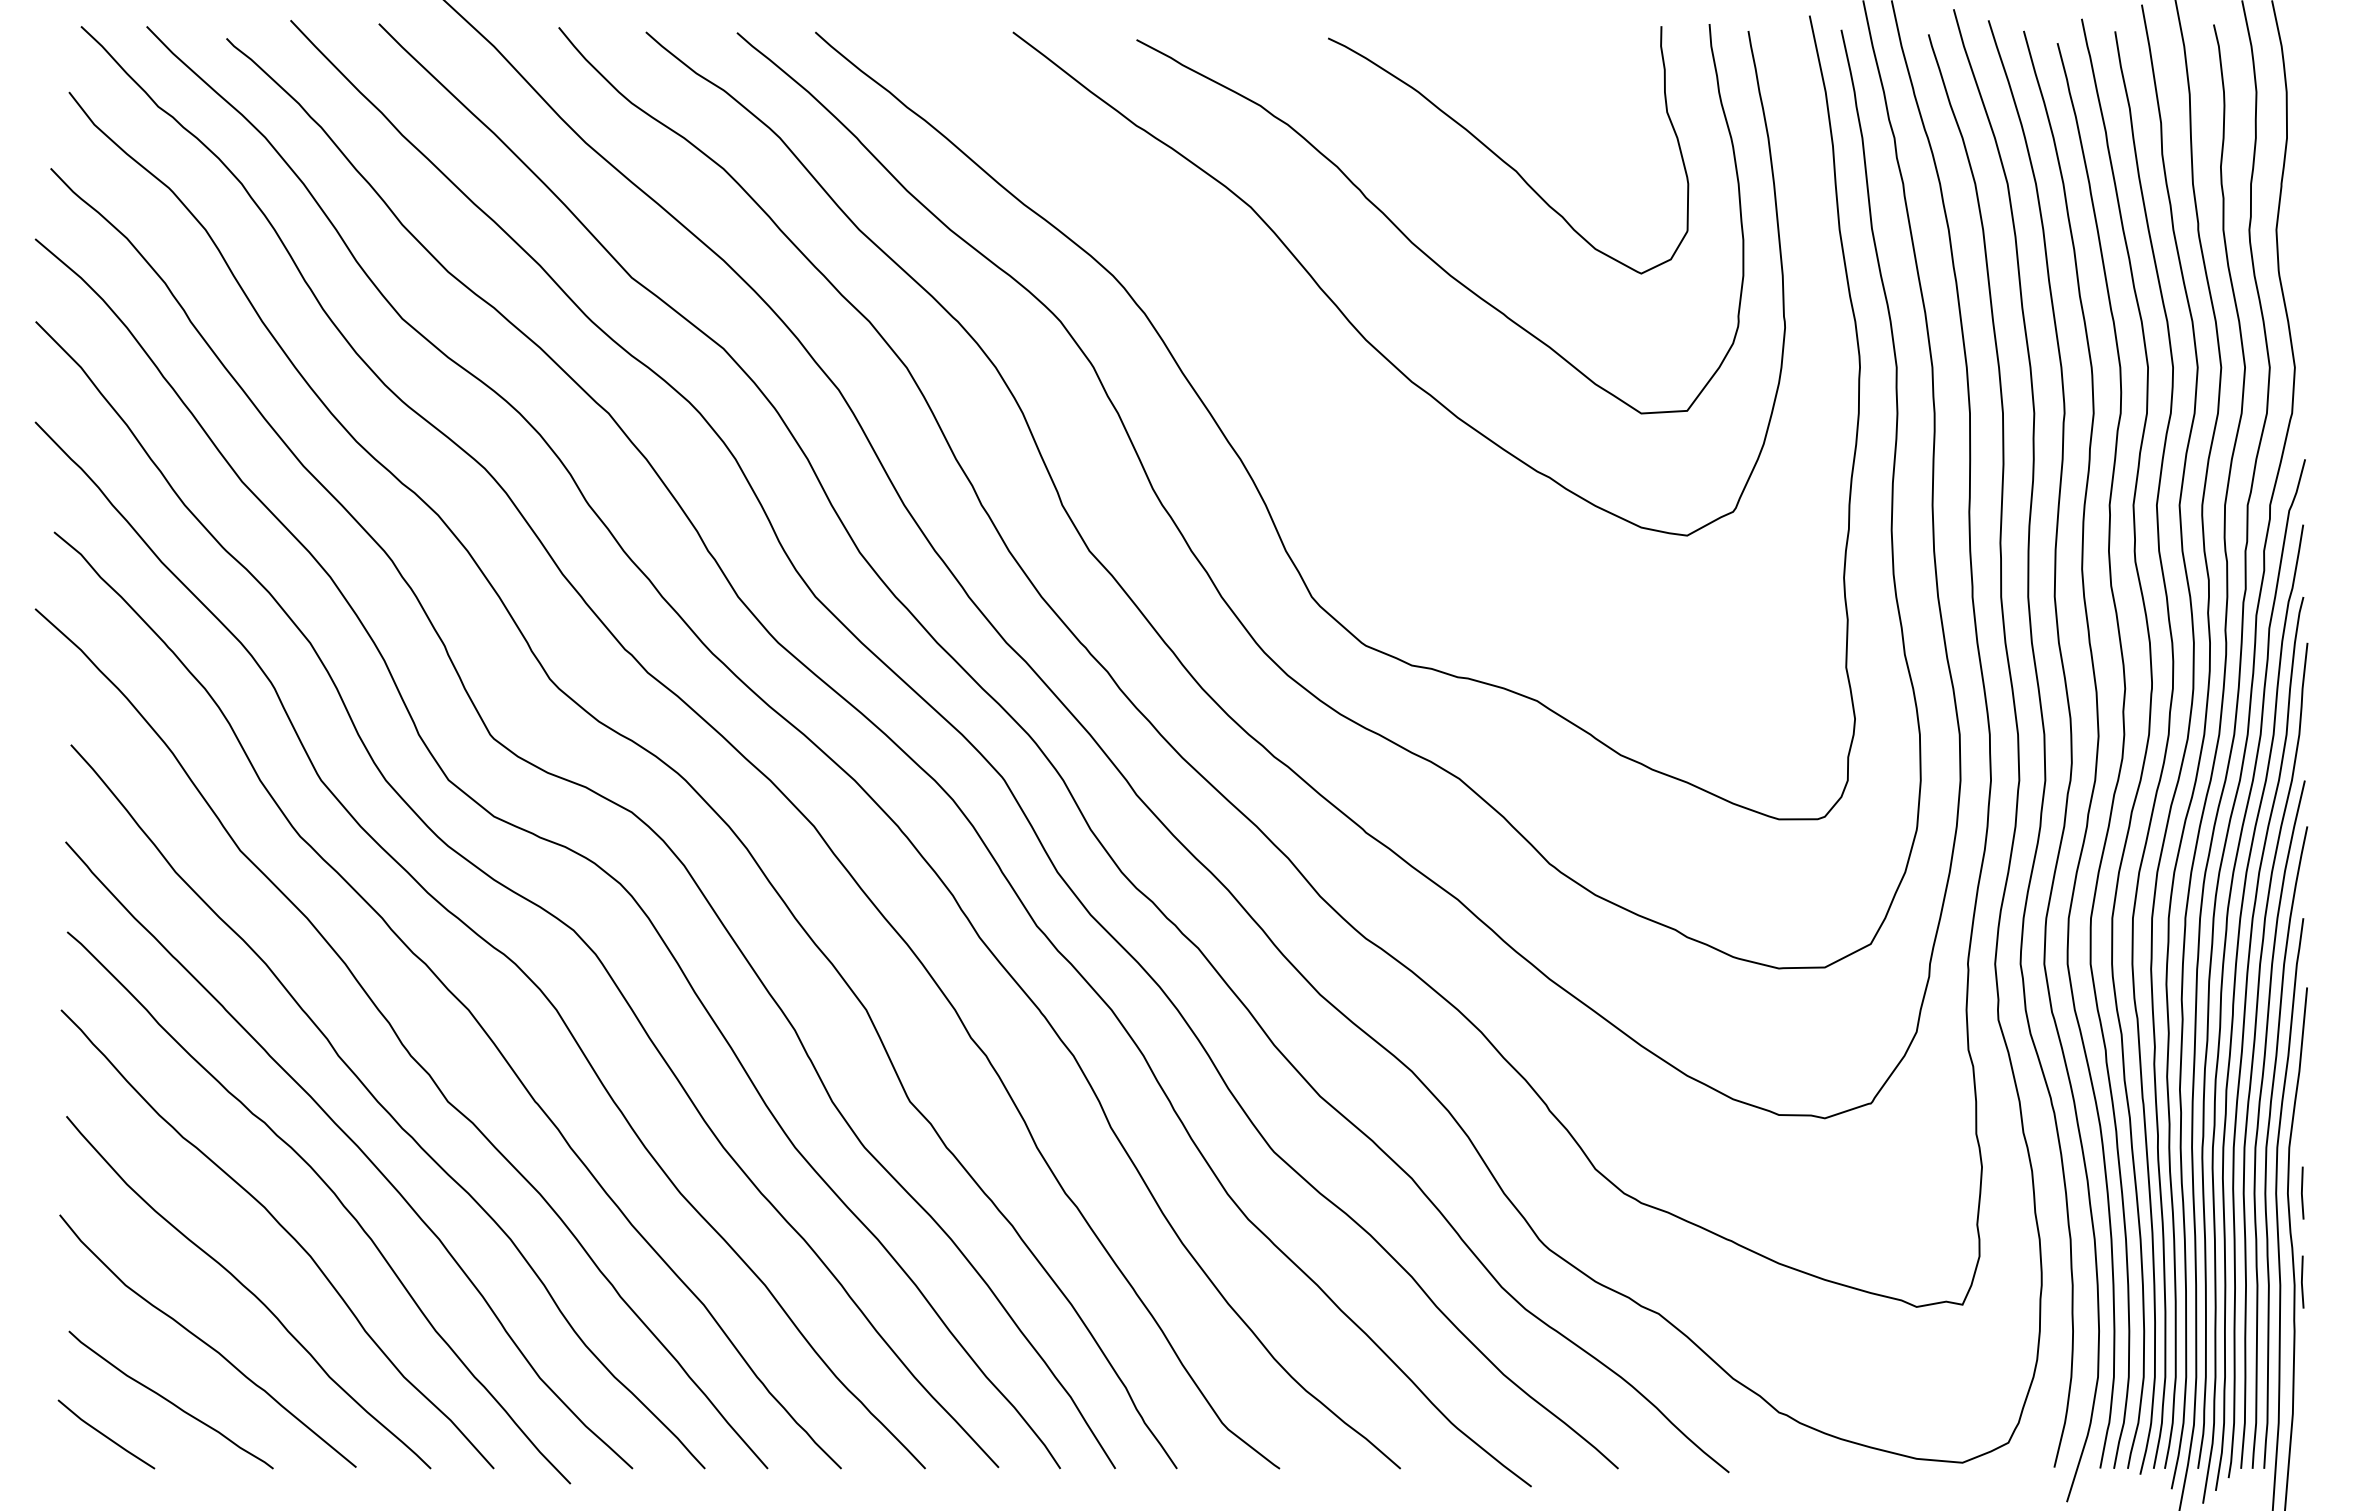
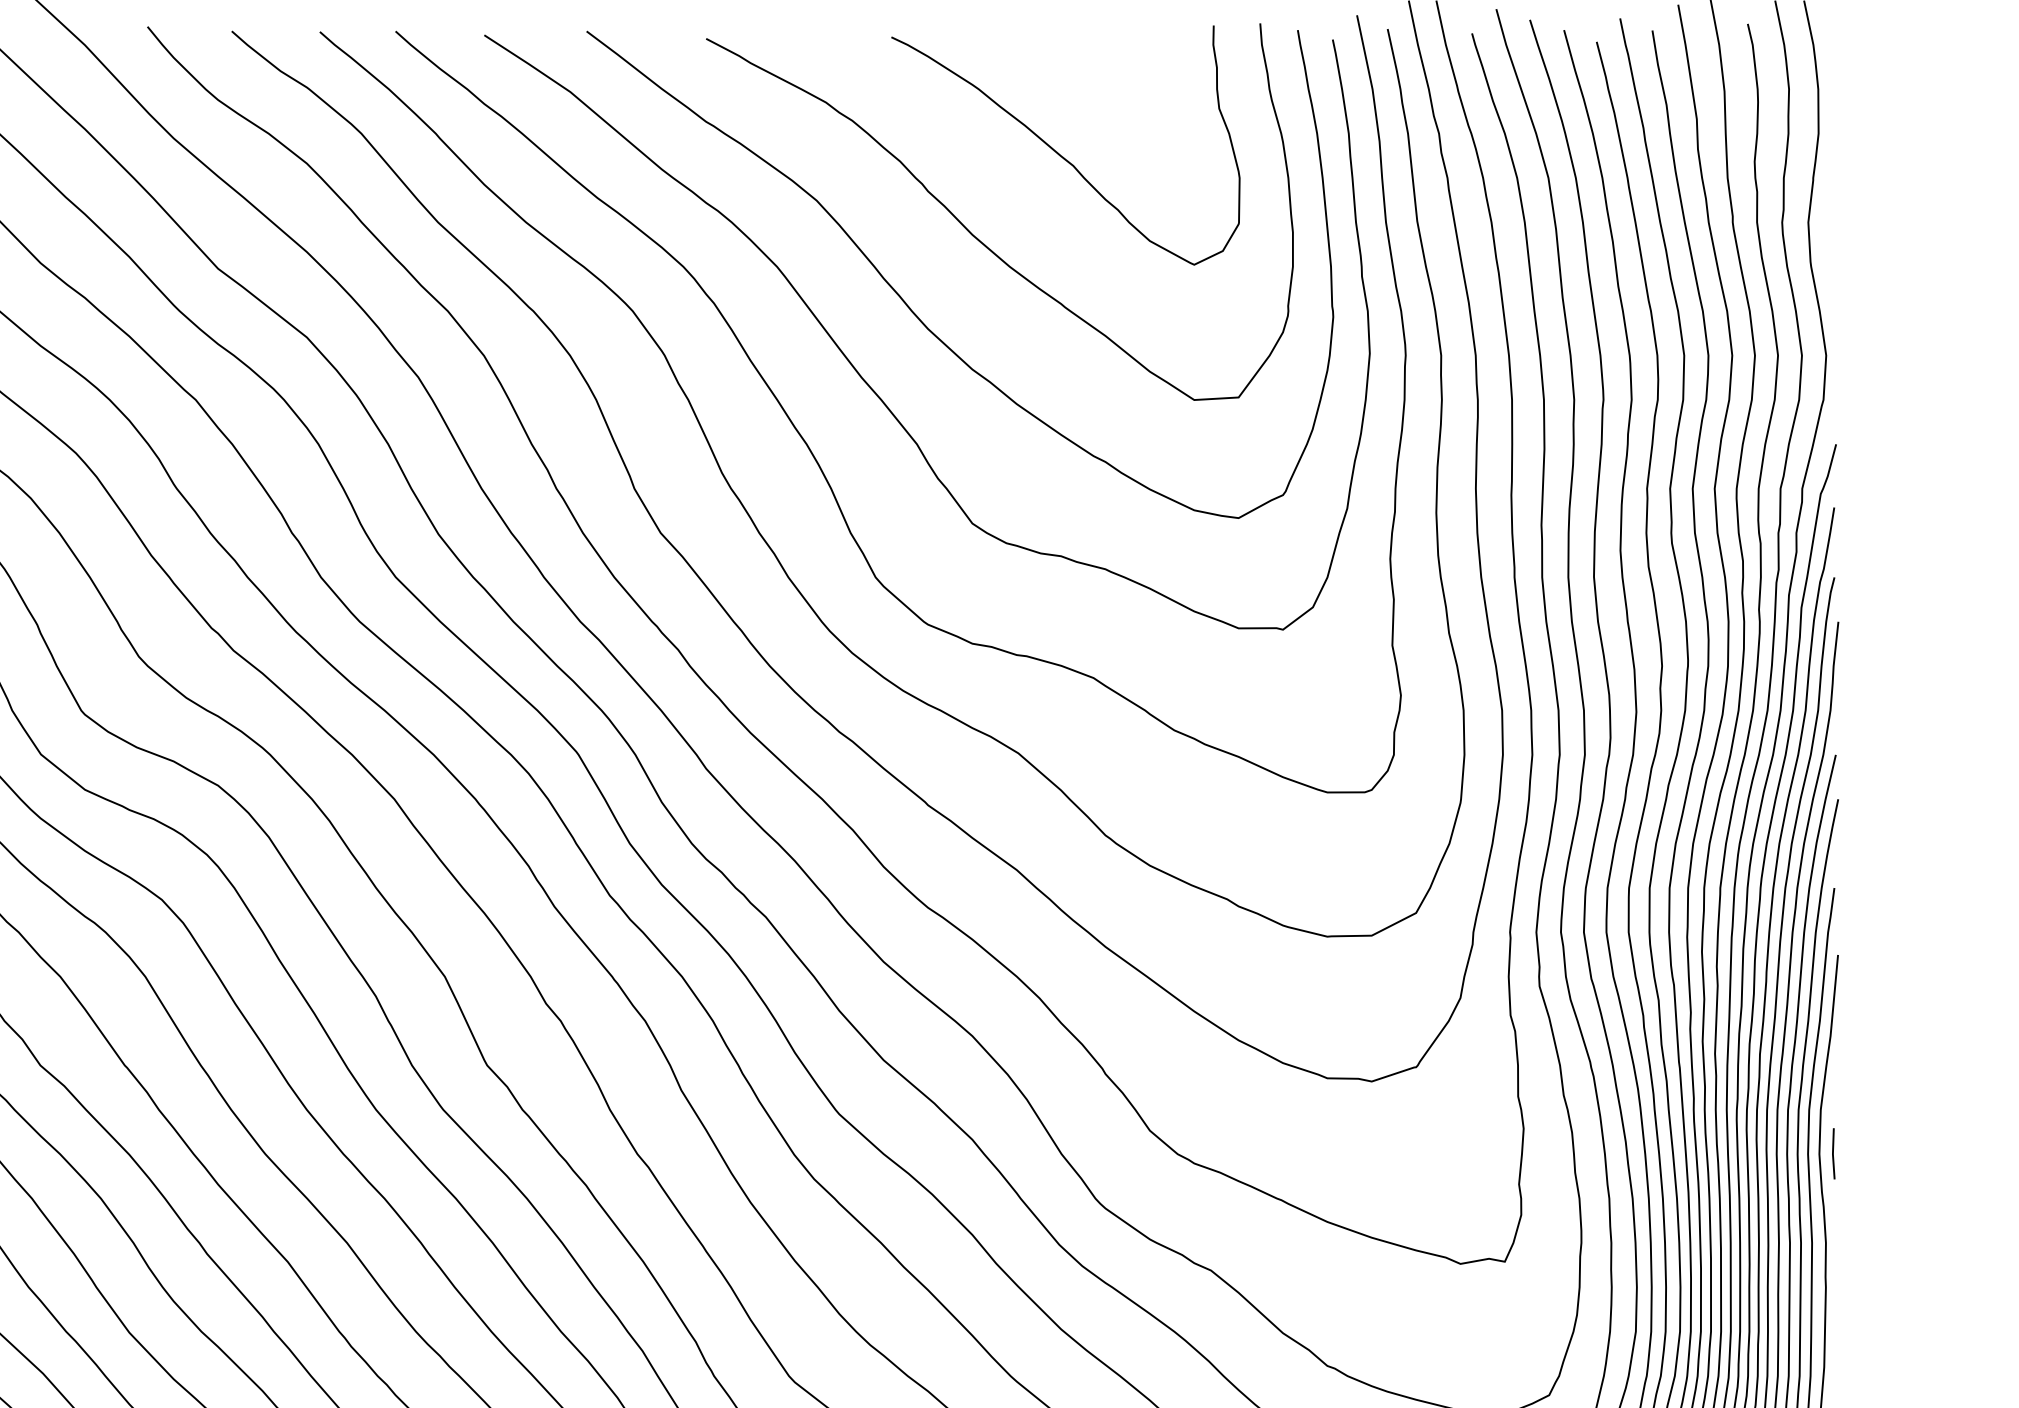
curve: (1304, 396) -> (868, 383), added
line: (2302, 1281) -> (1833, 1239), removed

